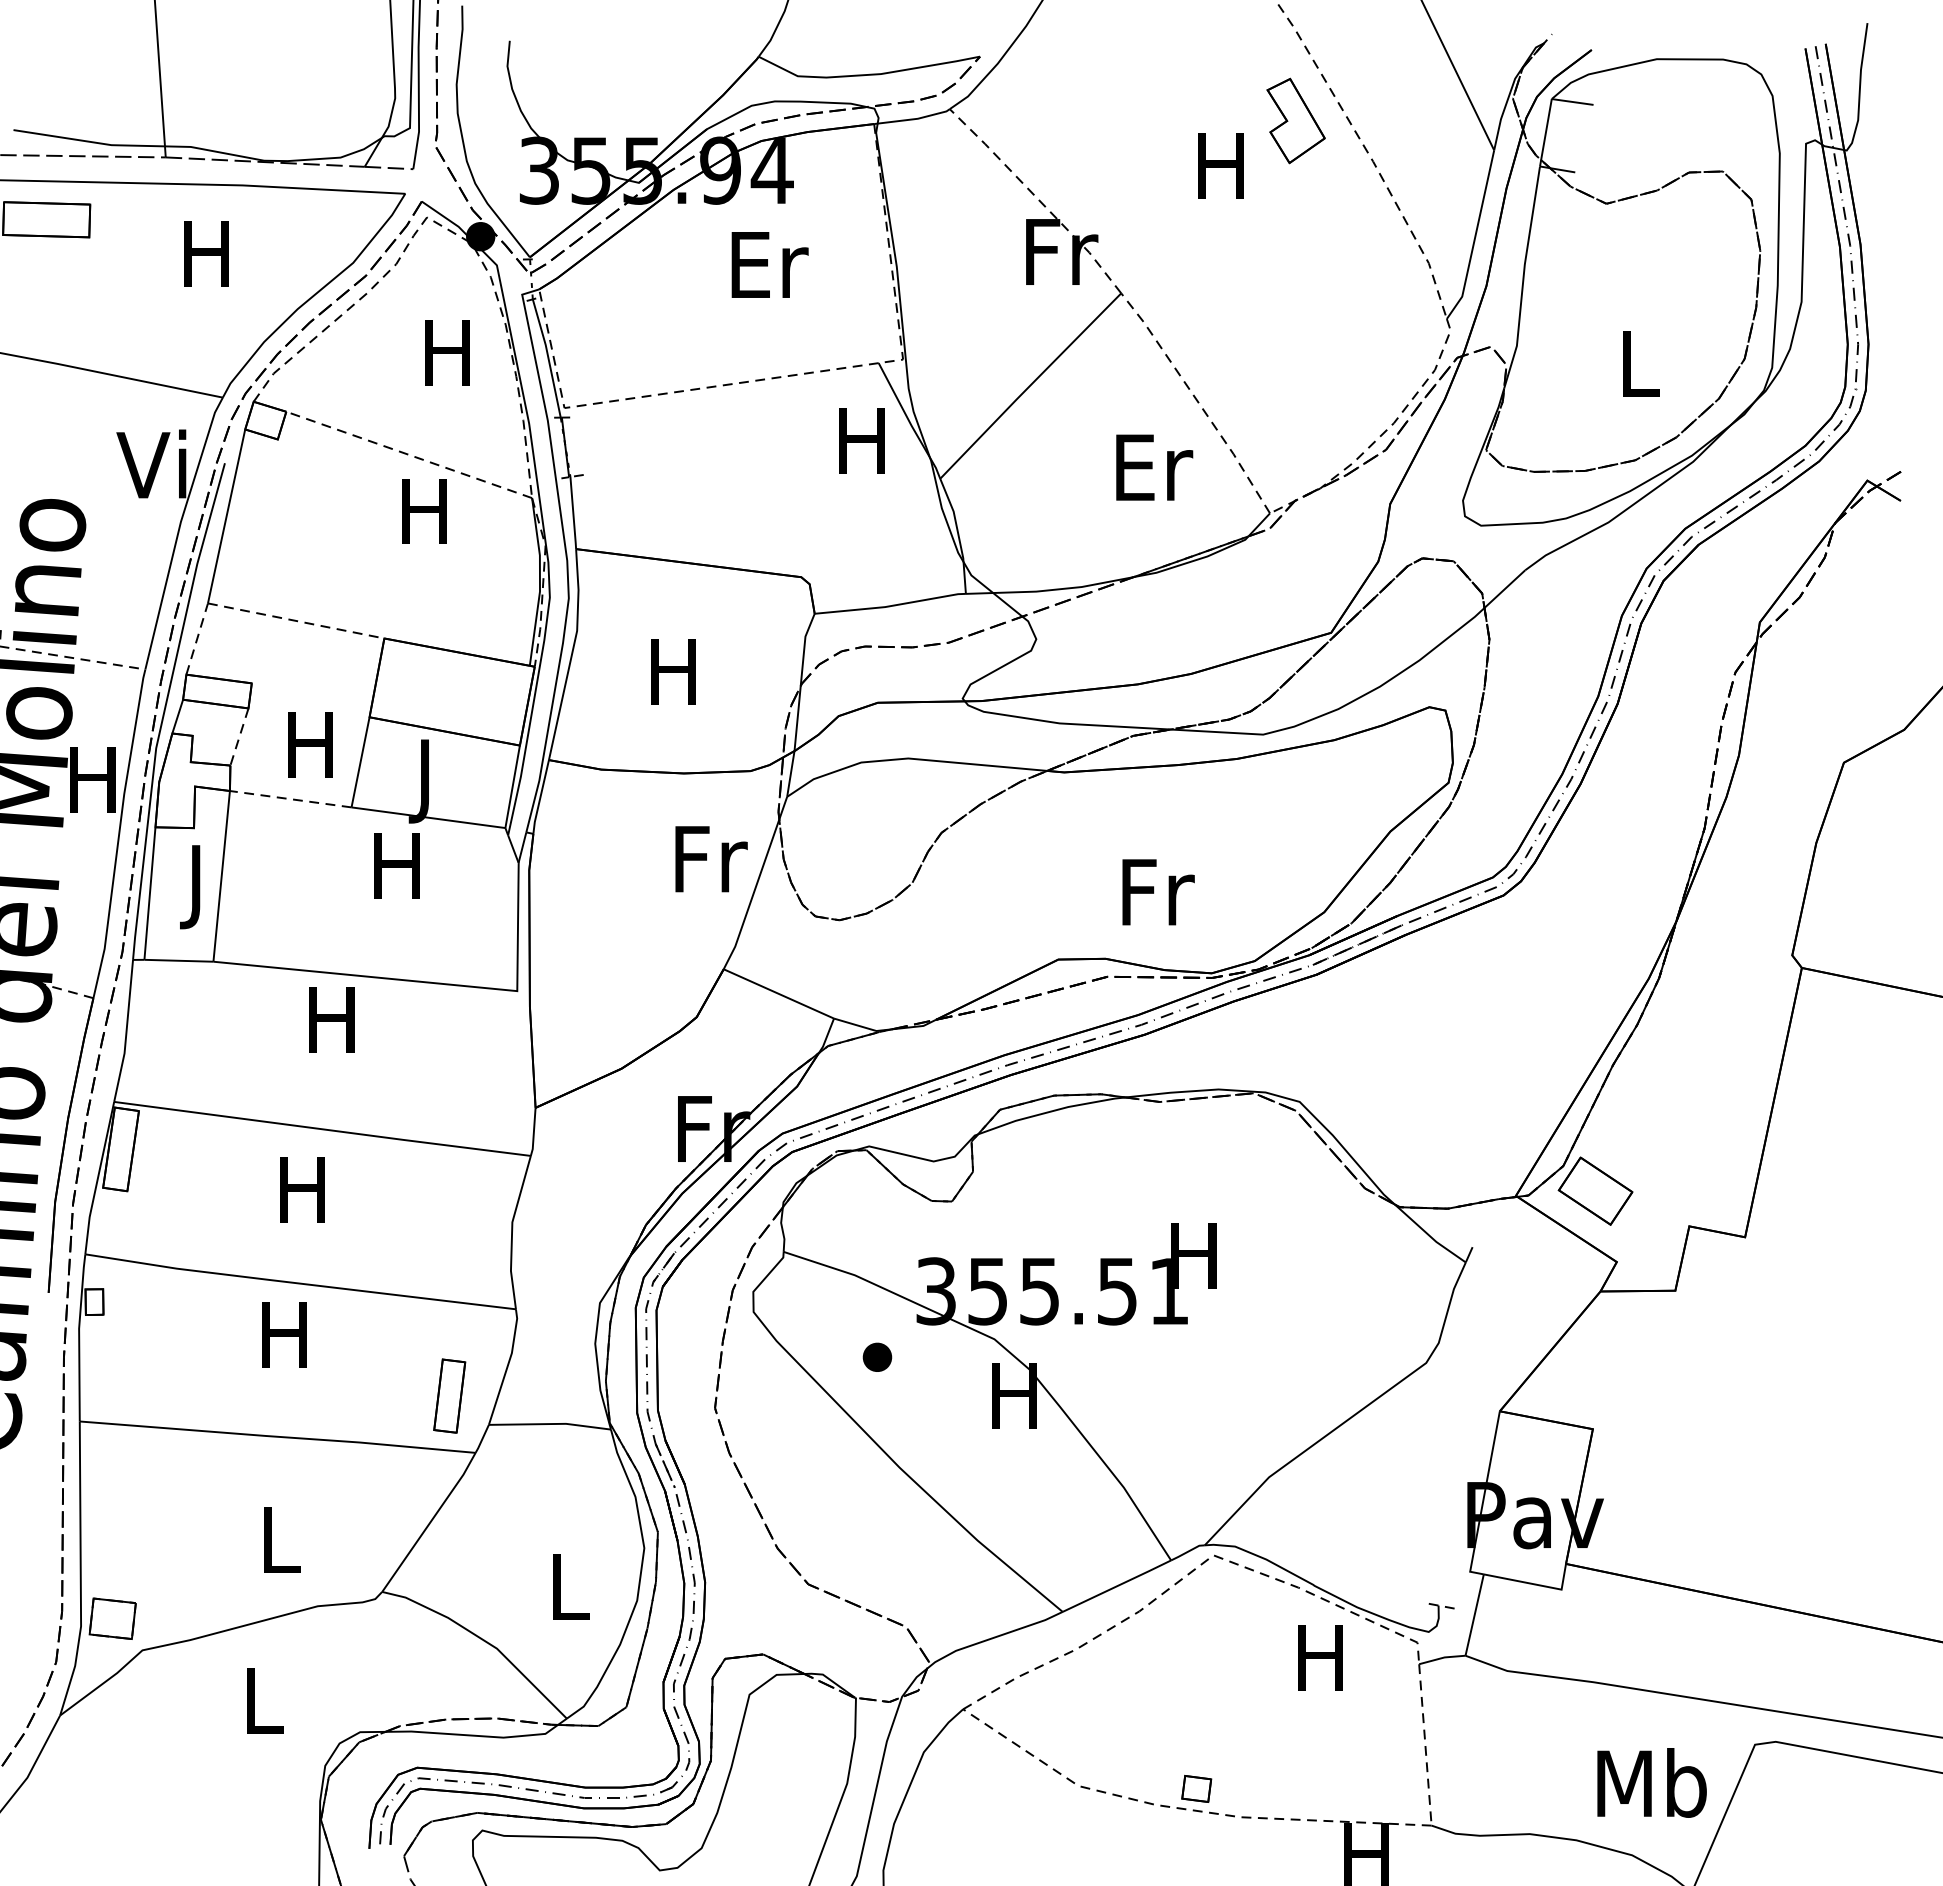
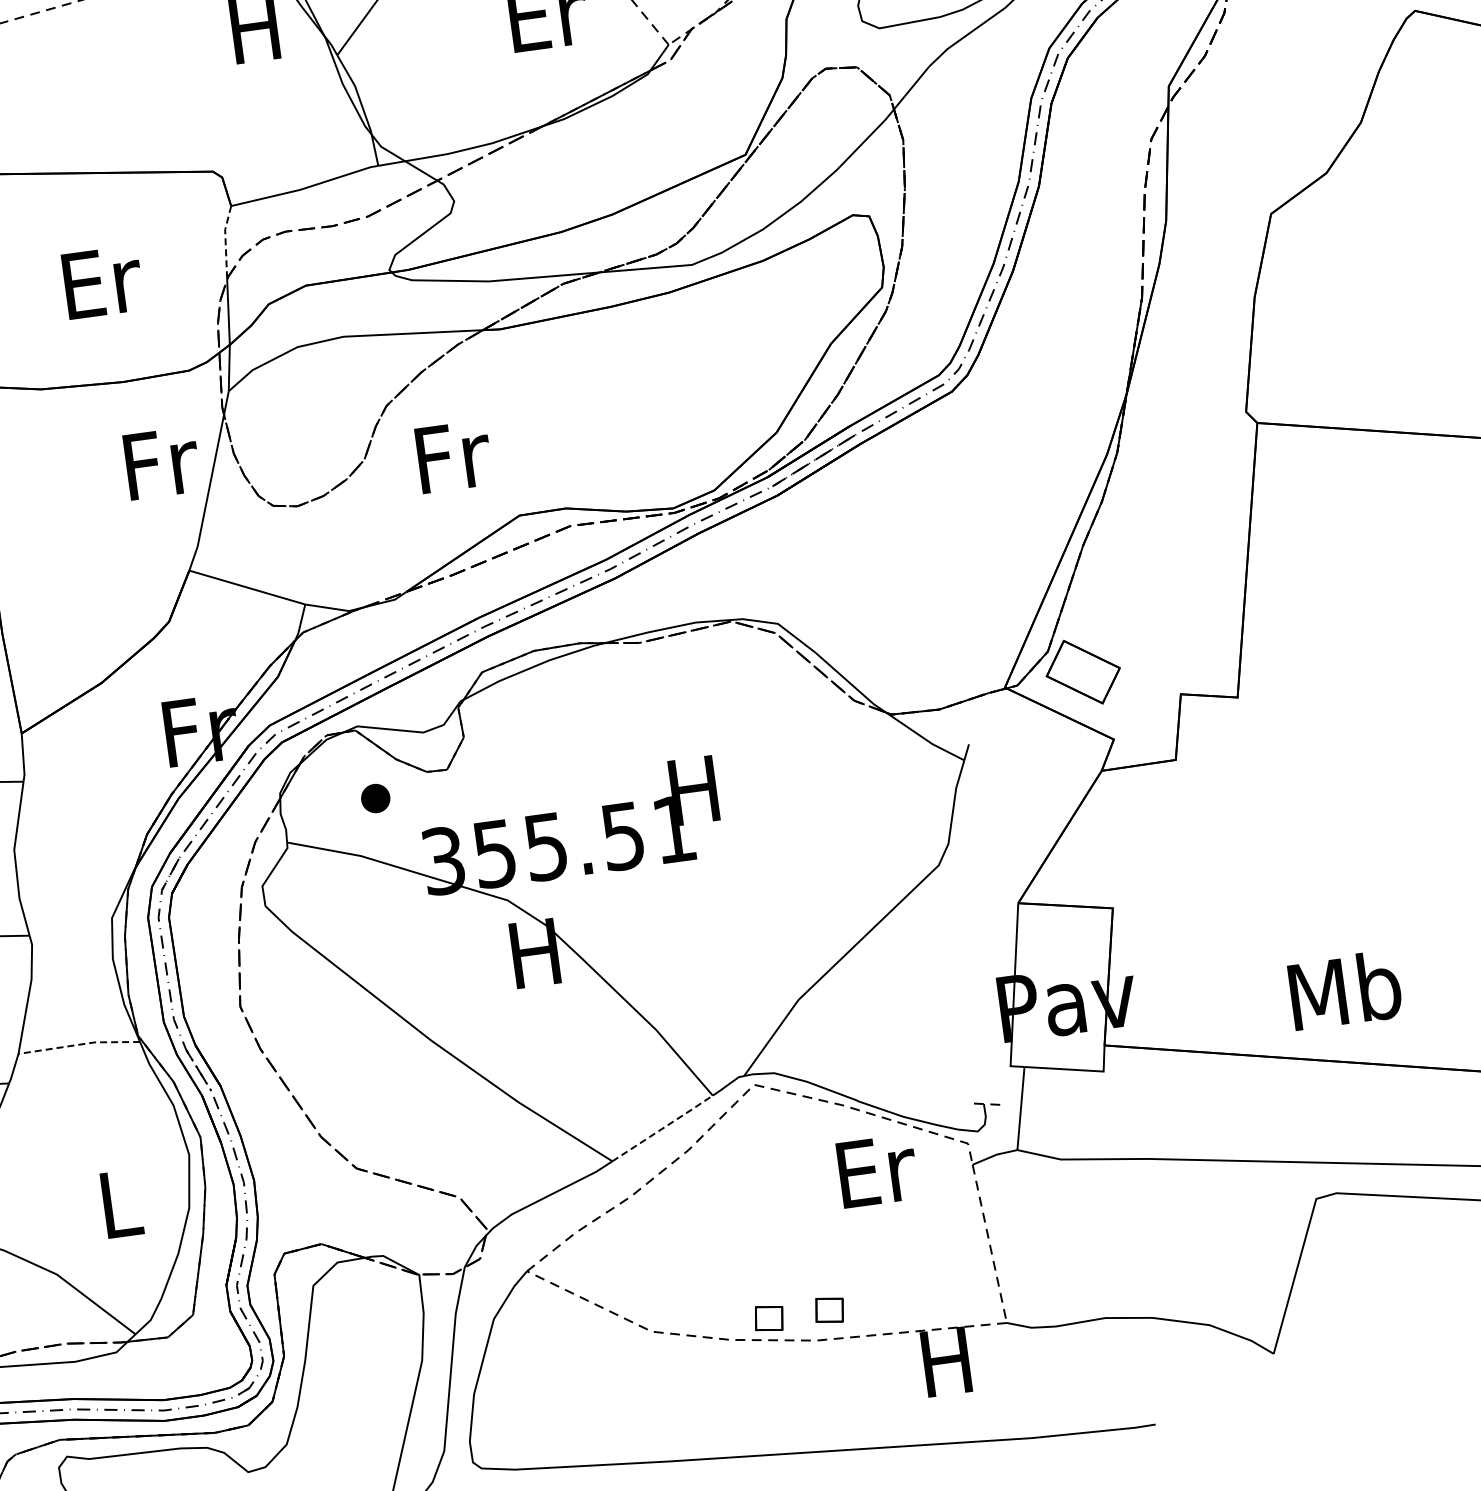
line: (804, 648) -> (225, 241), solid -> dashed
text: (677, 671) -> (103, 281), H -> Er
text: (1158, 892) -> (454, 456), moved
part: (877, 1356) -> (375, 797), moved
line: (550, 1424) -> (79, 1045), solid -> dashed
line: (1117, 1586) -> (663, 1128), solid -> dashed
text: (1324, 1657) -> (877, 1170), H -> Er
text: (1651, 1782) -> (1344, 989), moved
part: (1257, 1788) -> (829, 1309), added

